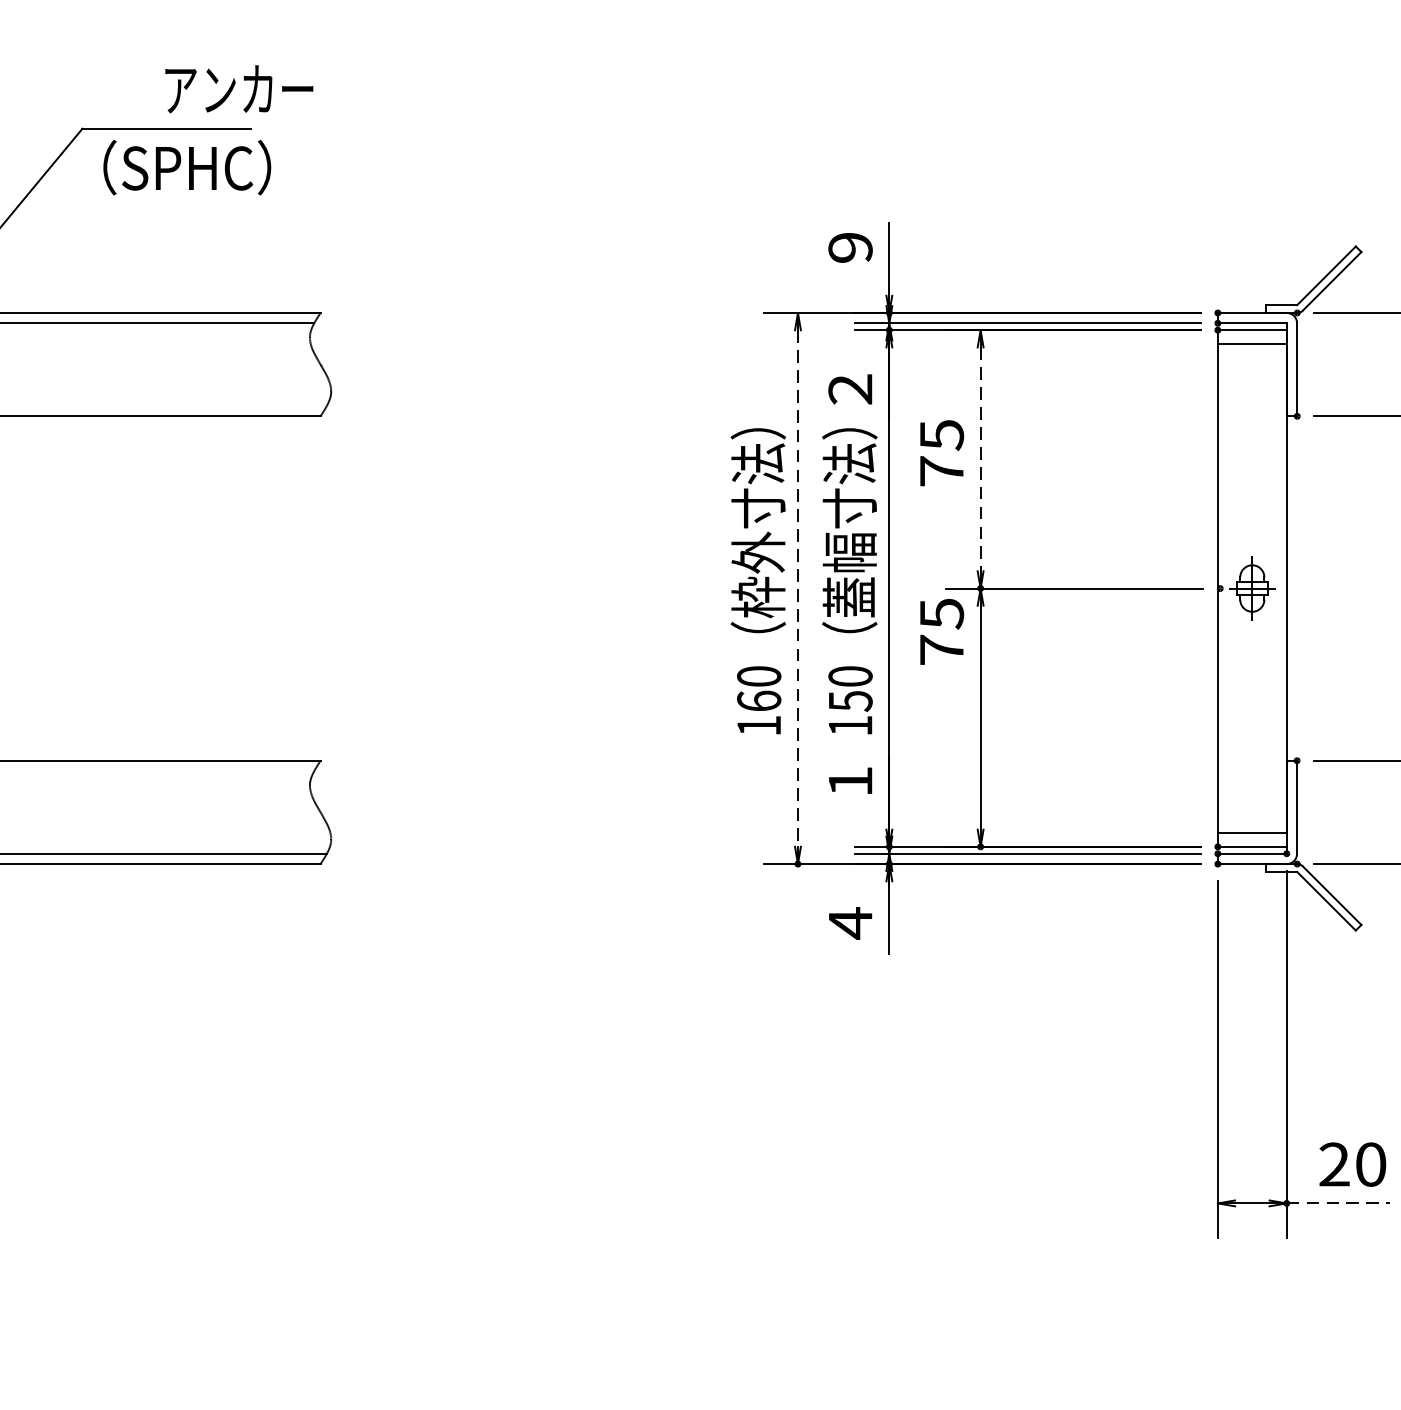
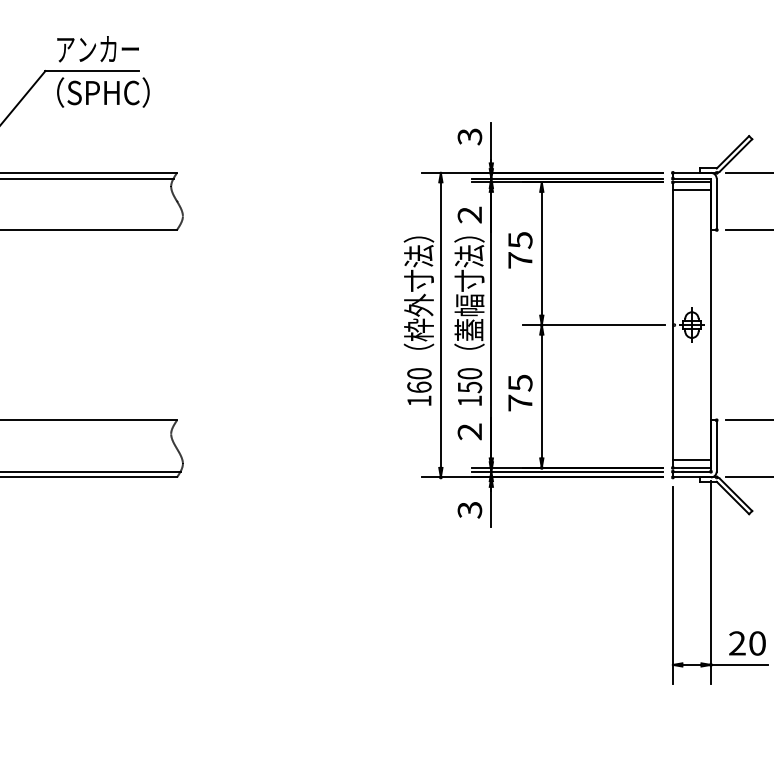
text: (238, 89) -> (97, 49), moved
text: (851, 247) -> (470, 136), 9 -> 3
line: (980, 458) -> (541, 253), dashed -> solid
line: (797, 589) -> (440, 325), dashed -> solid
text: (942, 632) -> (520, 393), moved
text: (849, 781) -> (469, 431), 1 -> 2
text: (849, 923) -> (469, 510), 4 -> 3
line: (1338, 1202) -> (739, 664), dashed -> solid

